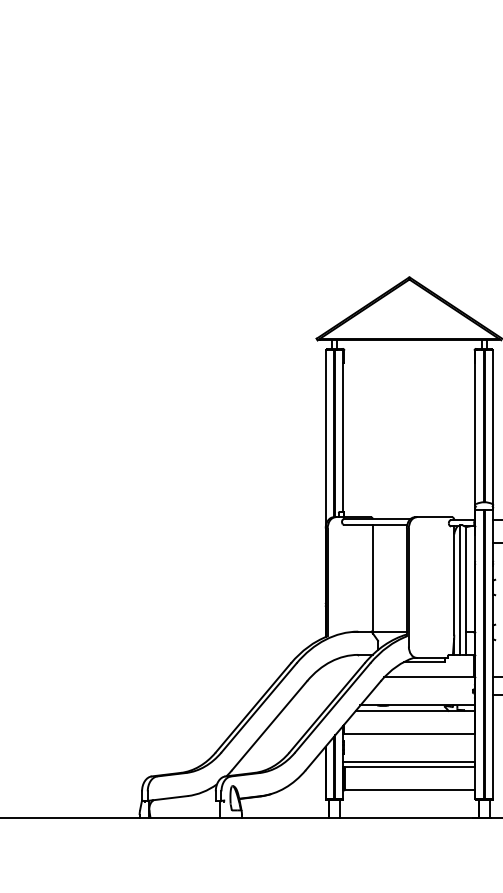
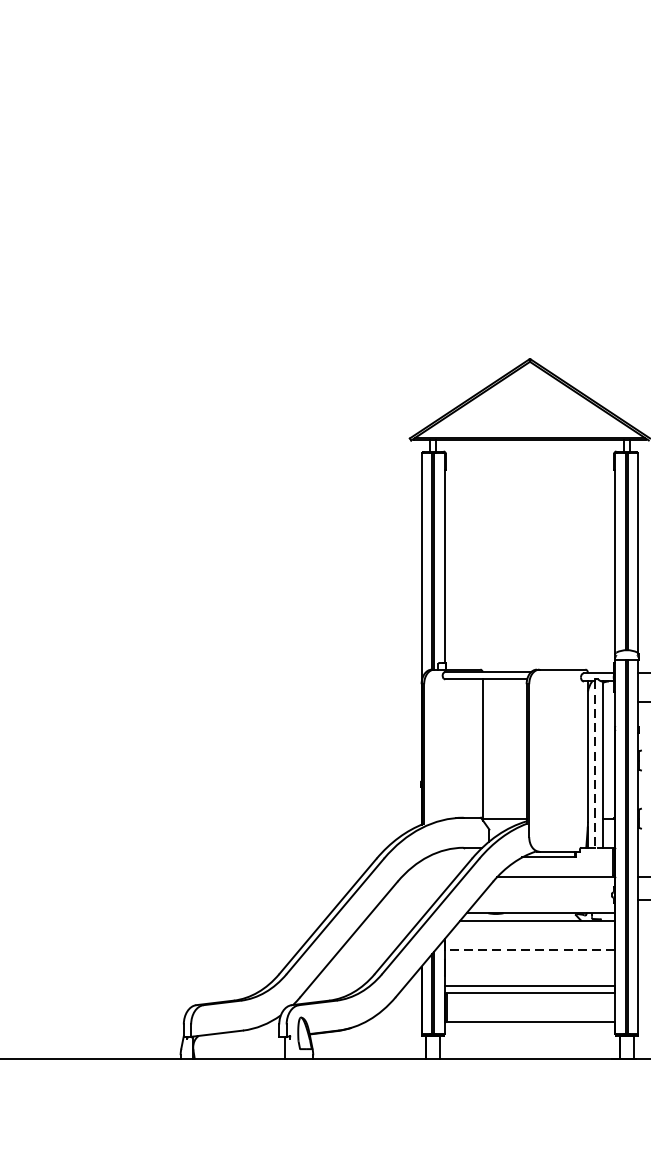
line: (459, 590) -> (594, 764), solid -> dashed
line: (409, 733) -> (530, 949), solid -> dashed

